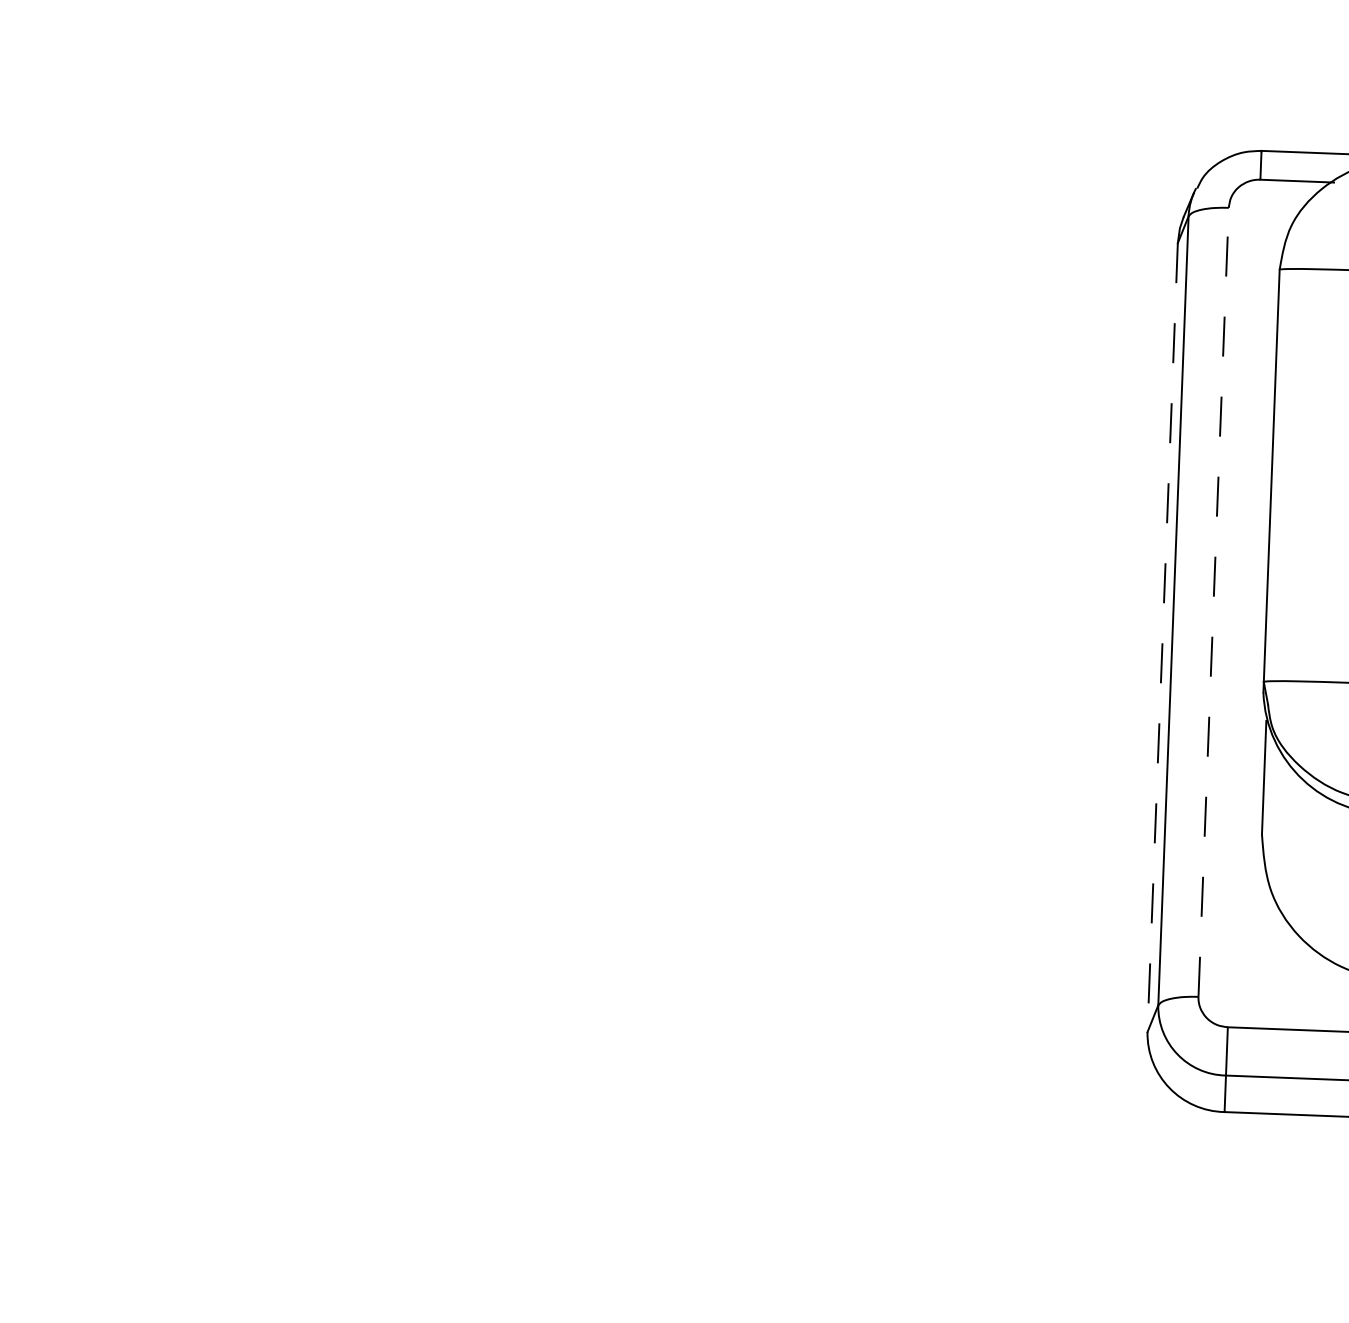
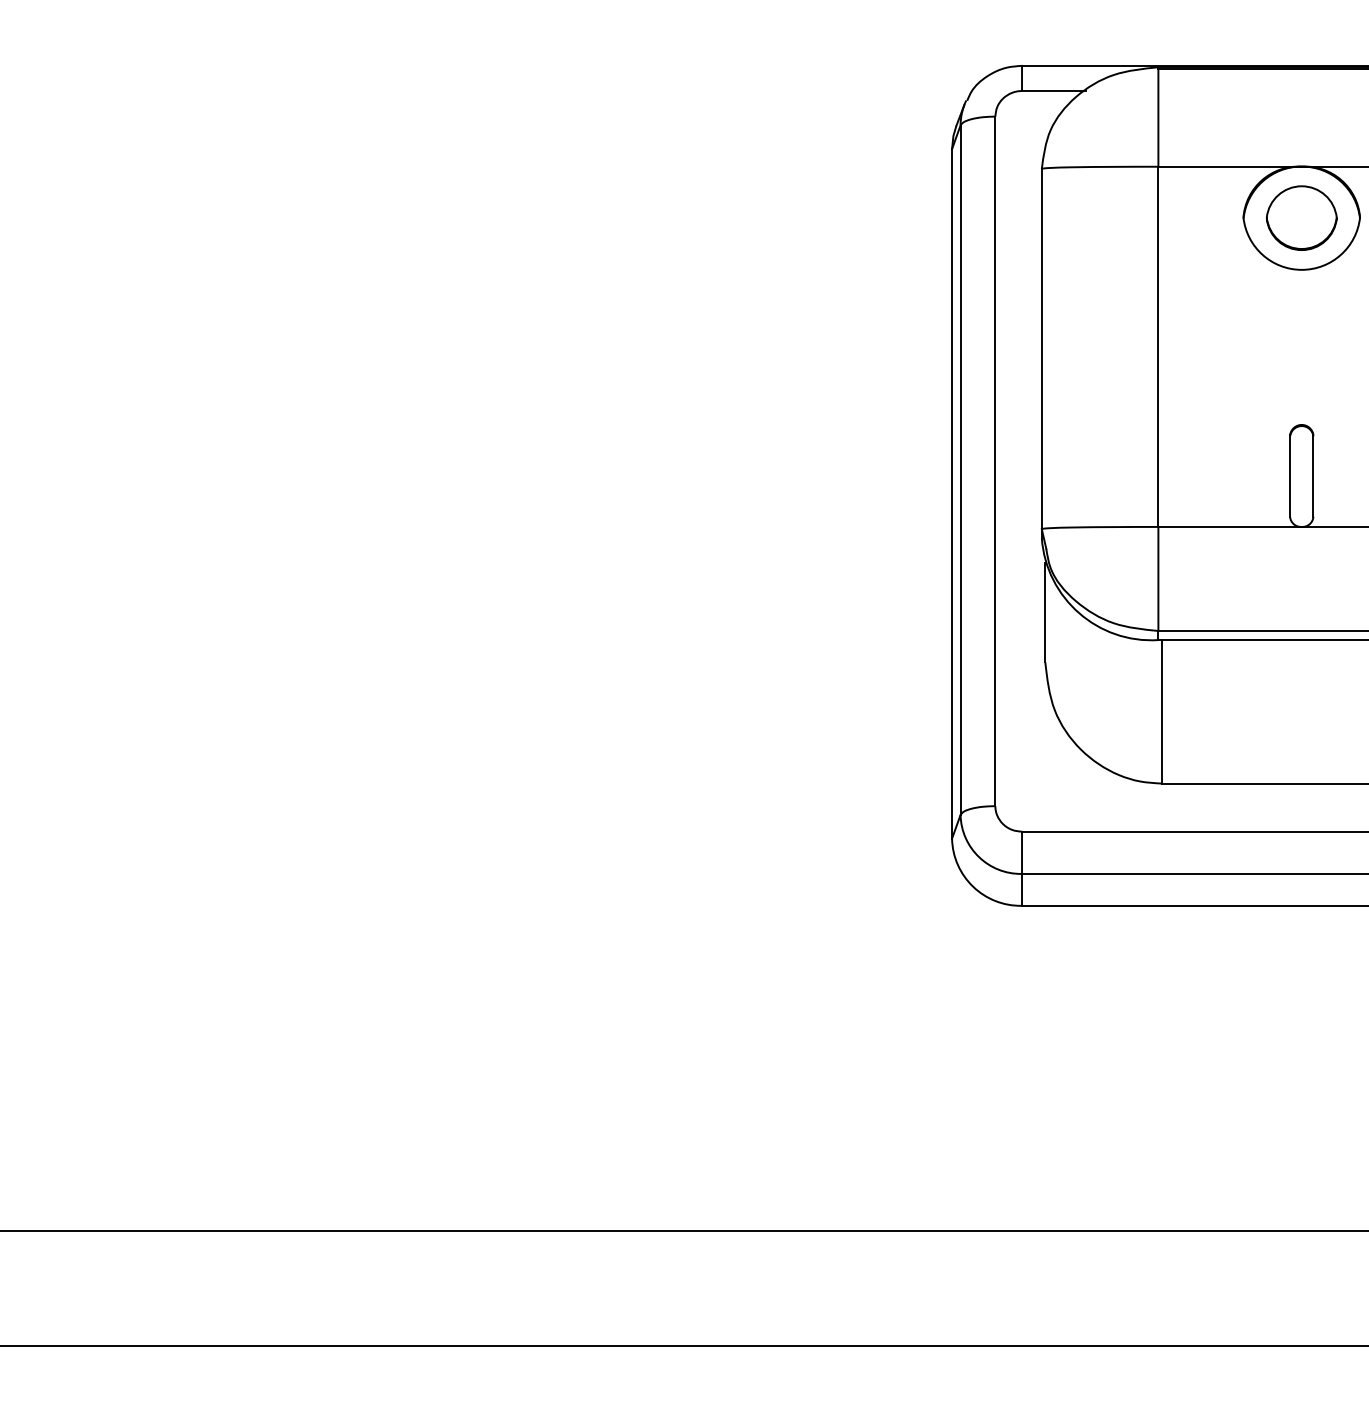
line: (1213, 602) -> (995, 461), dashed -> solid
line: (1163, 637) -> (952, 493), dashed -> solid

